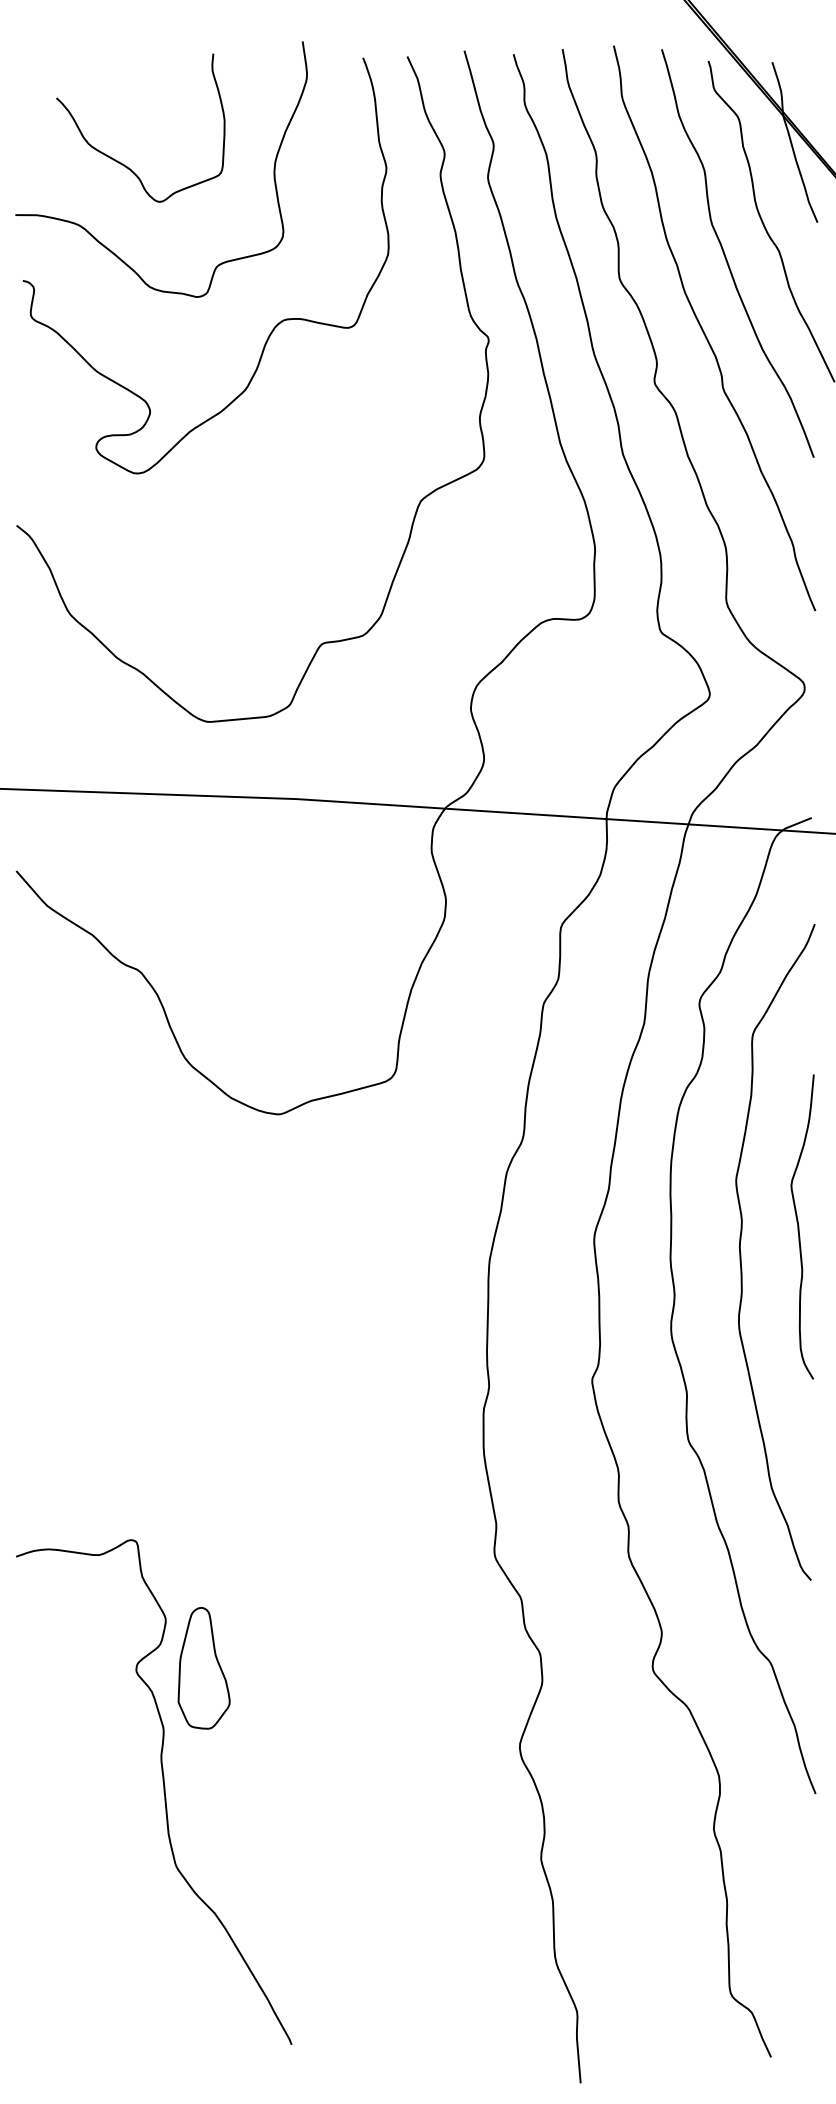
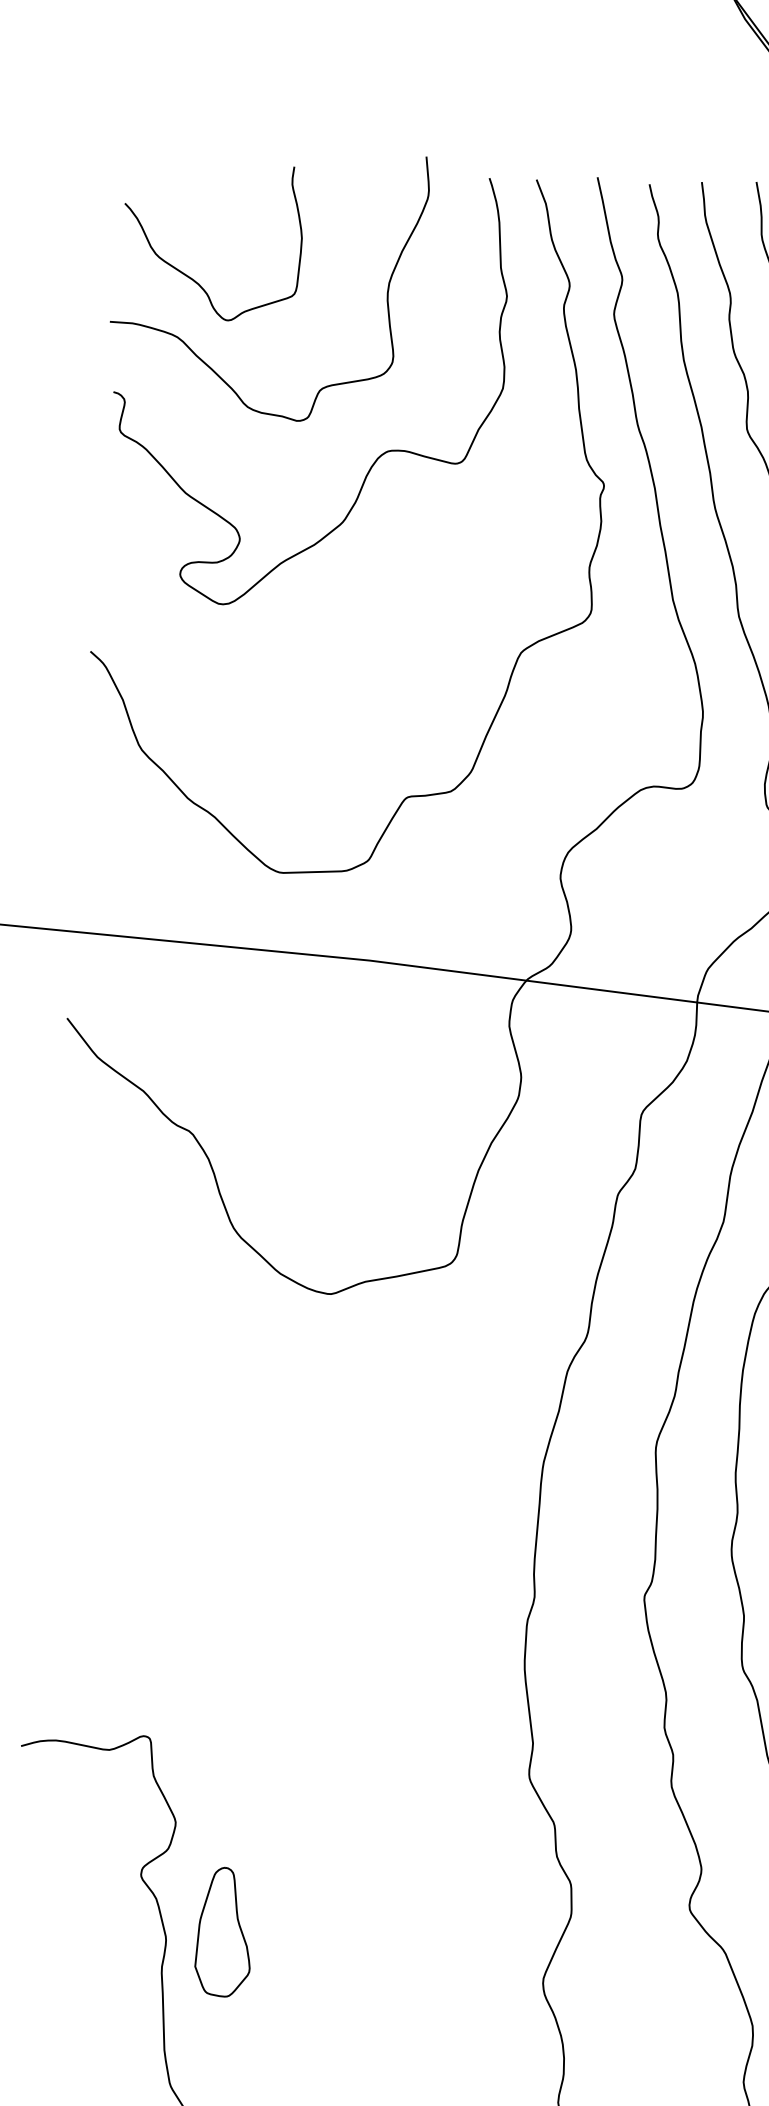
curve: (121, 162) -> (189, 276), moved
part: (203, 1668) -> (223, 1932), moved

